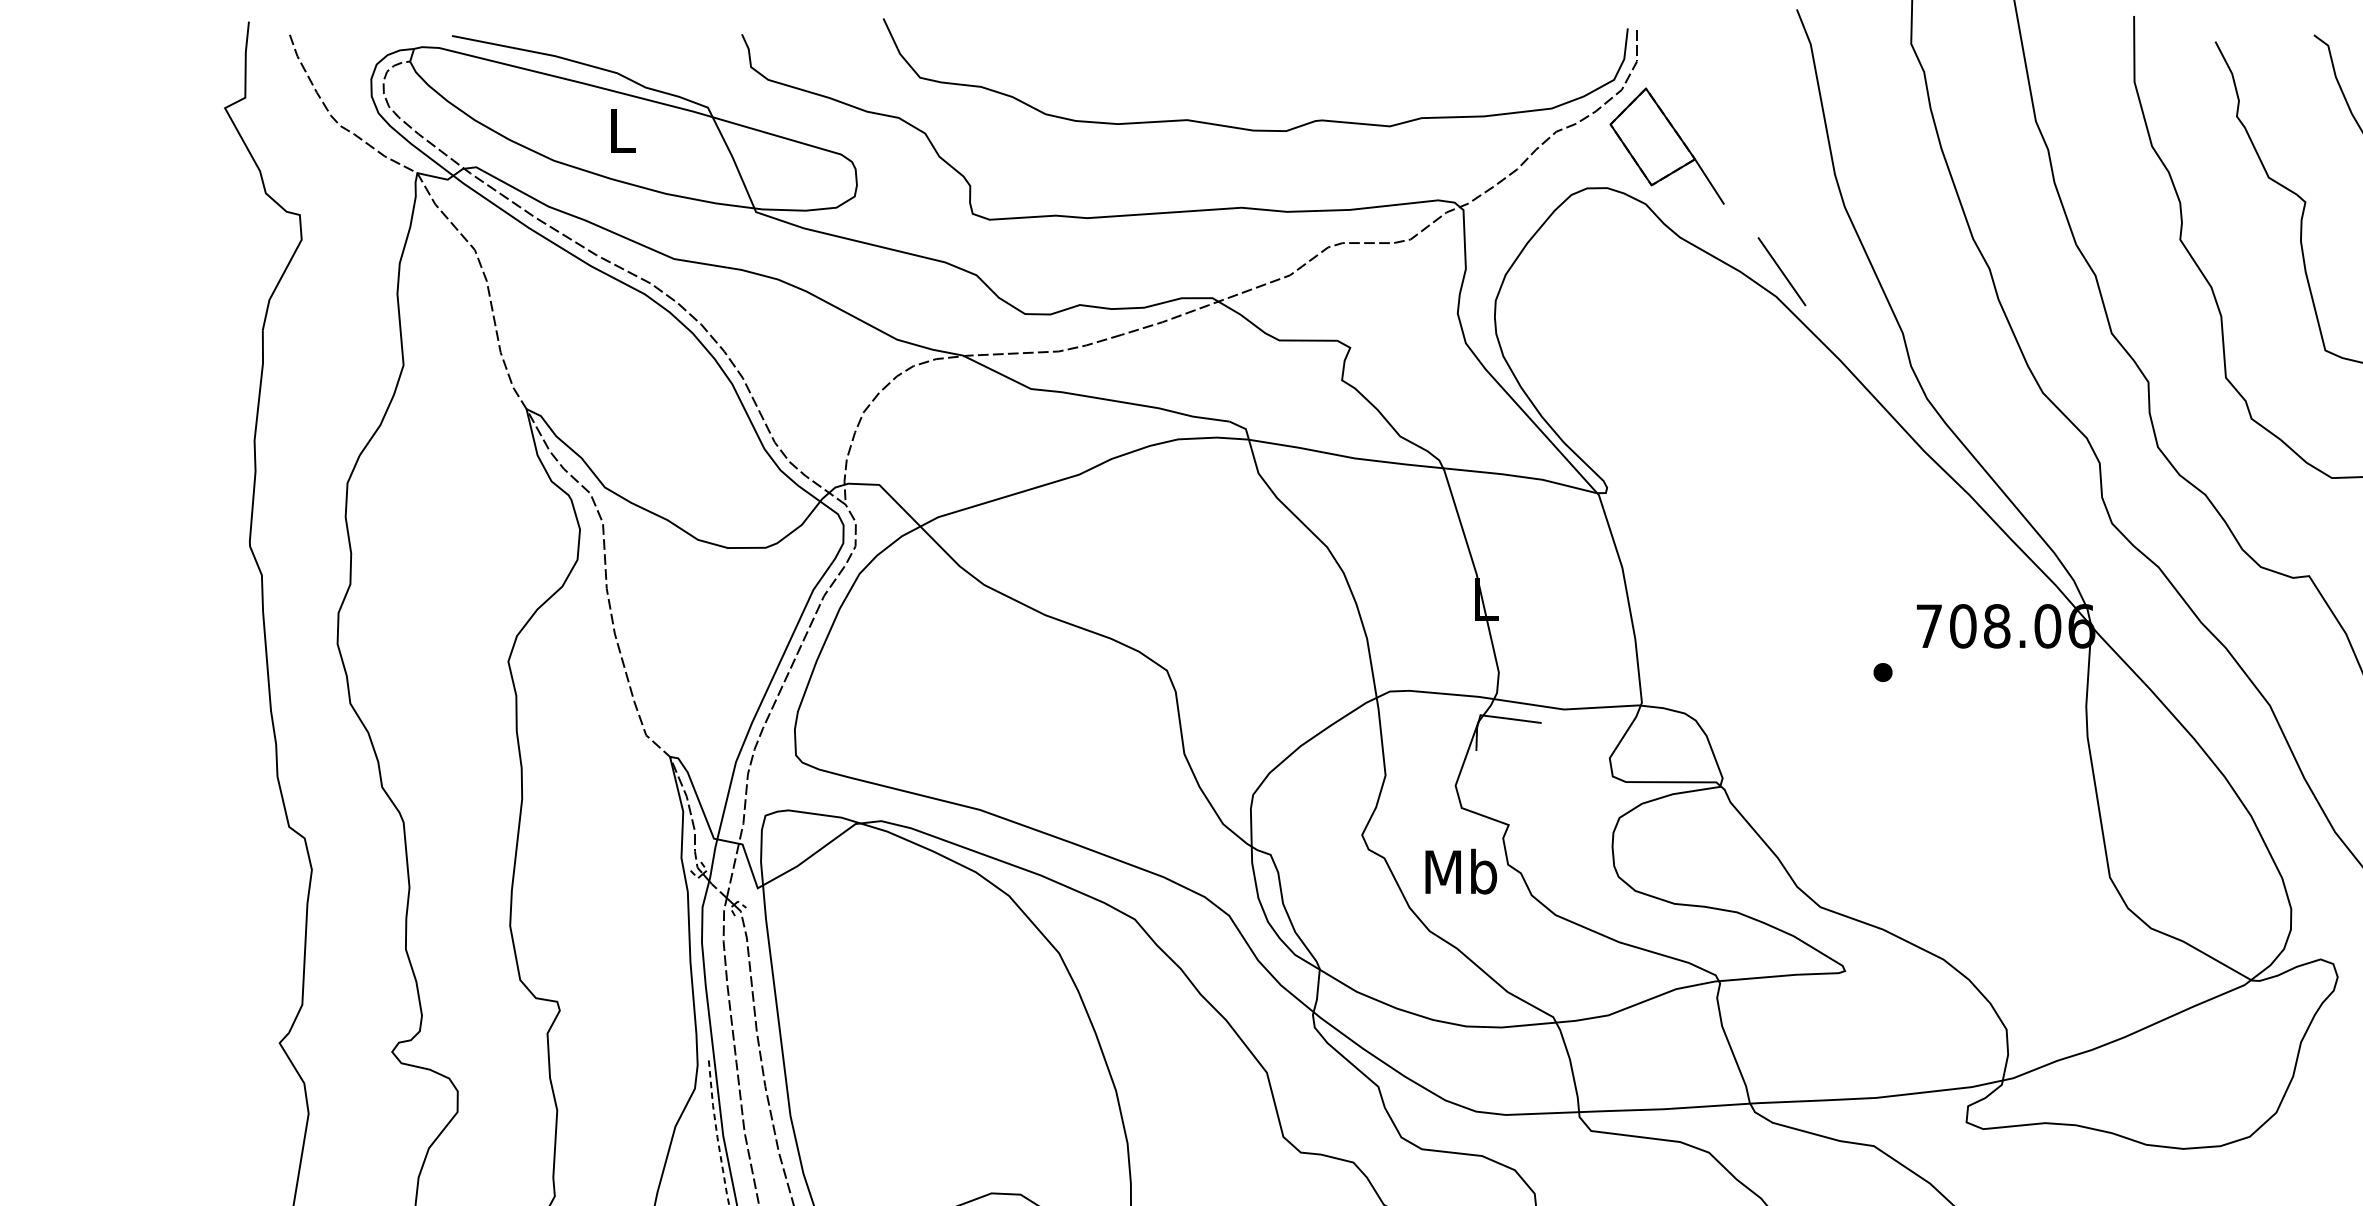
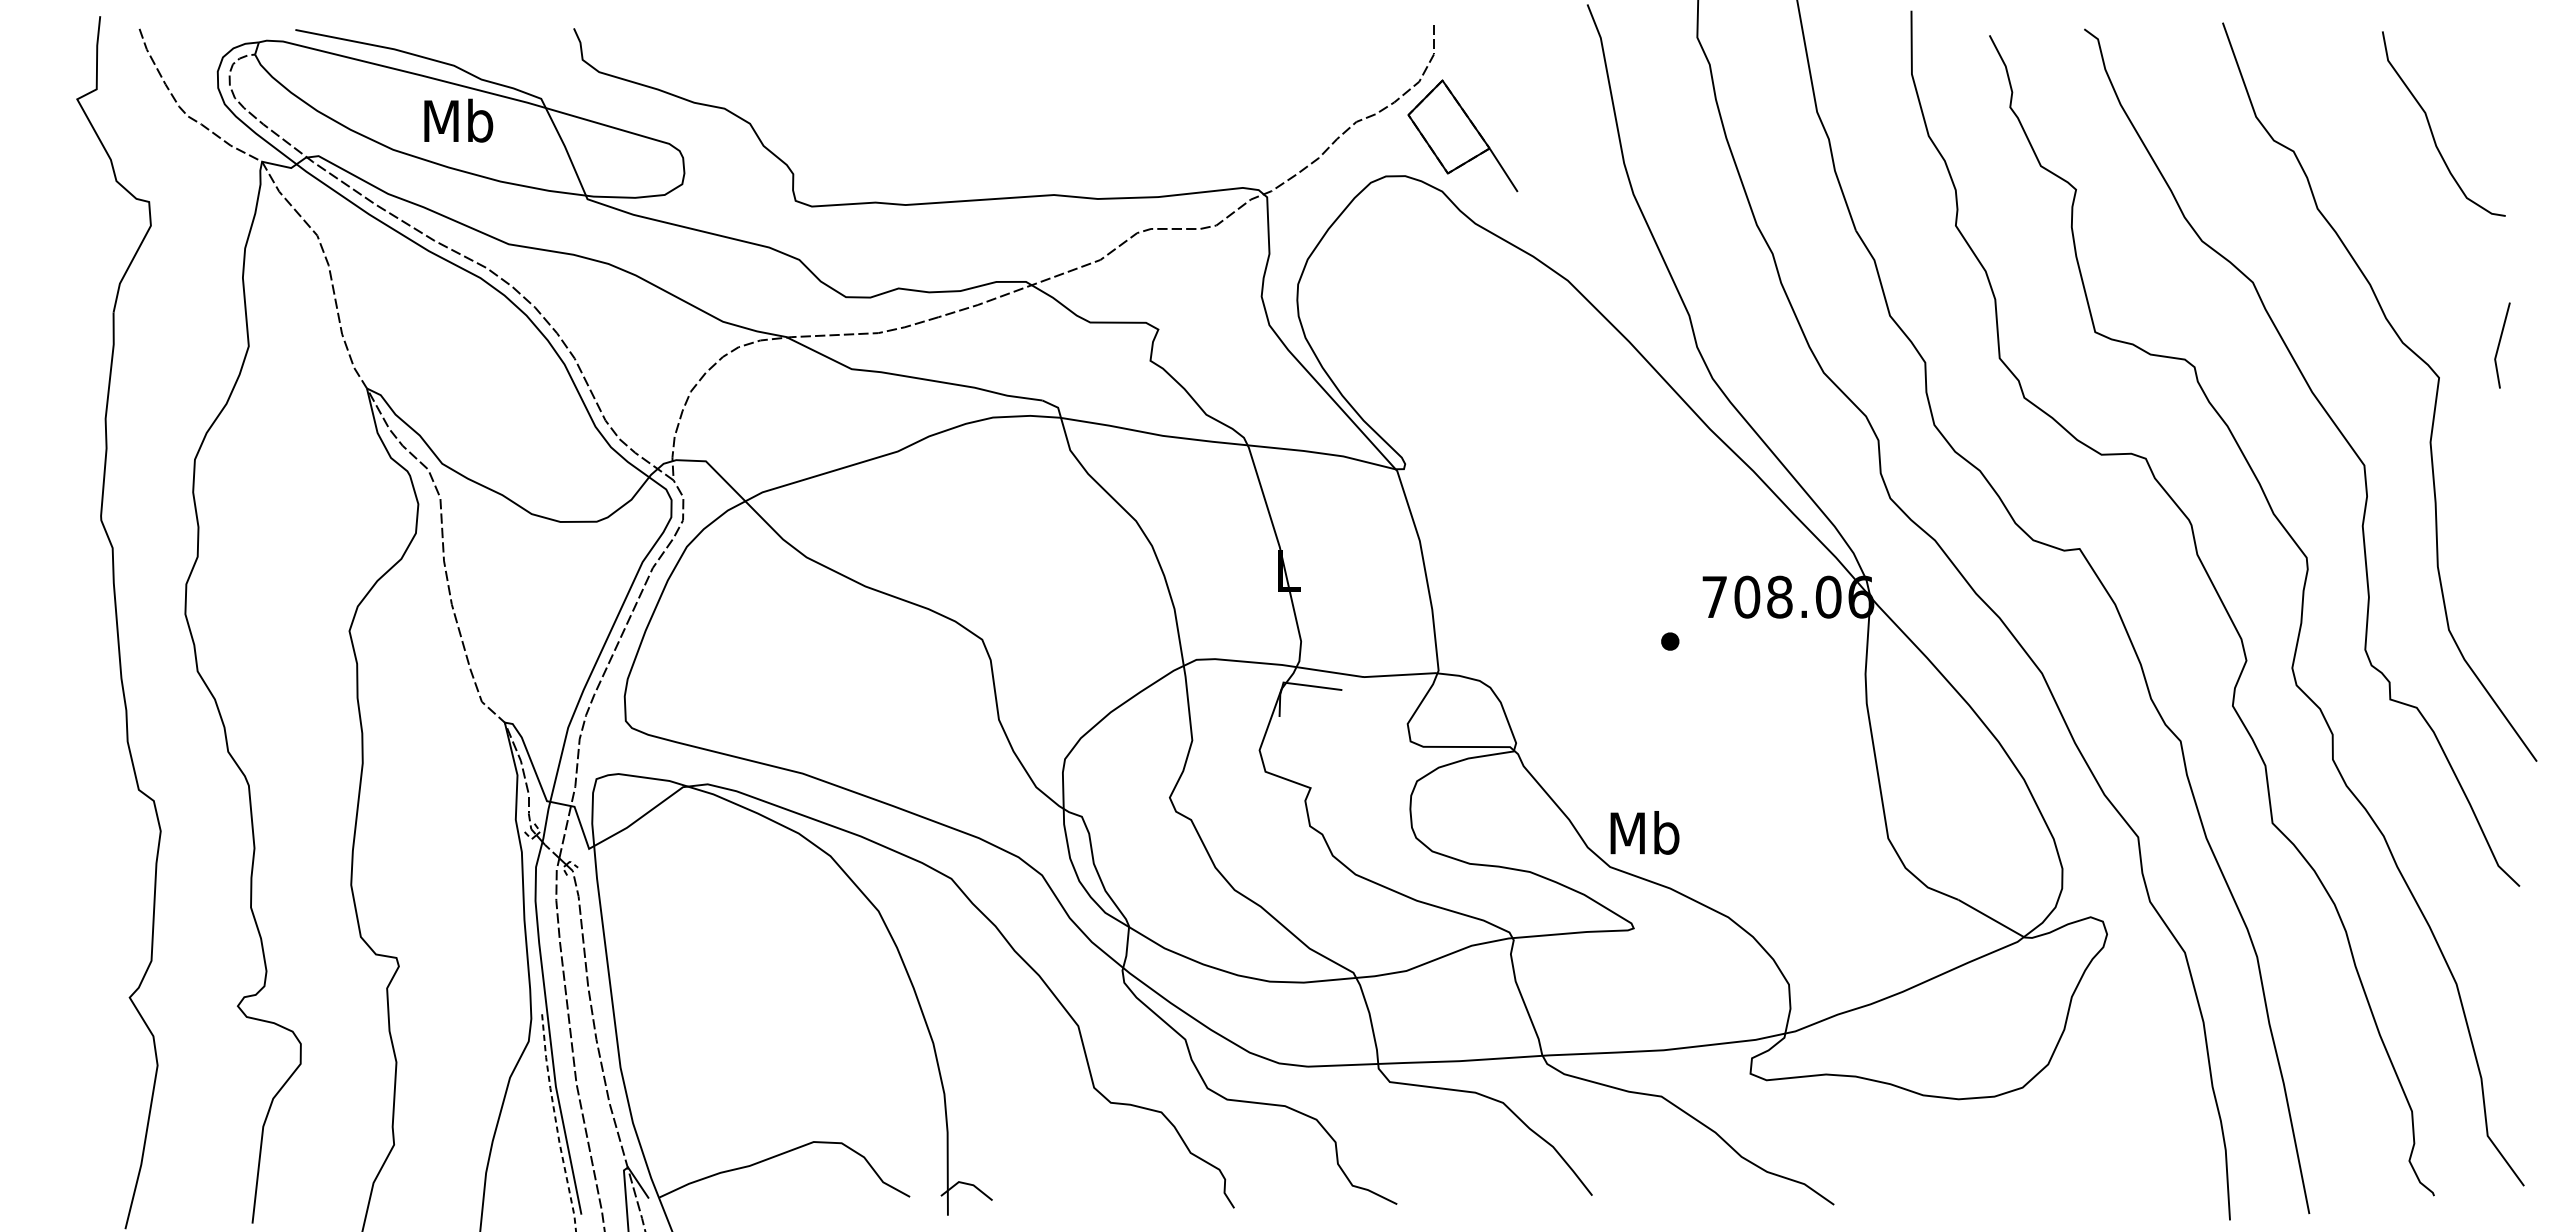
curve: (1246, 128) -> (1058, 118), removed
text: (621, 130) -> (458, 120), L -> Mb
line: (1781, 271) -> (1572, 256), removed
text: (1460, 871) -> (1644, 832), moved

